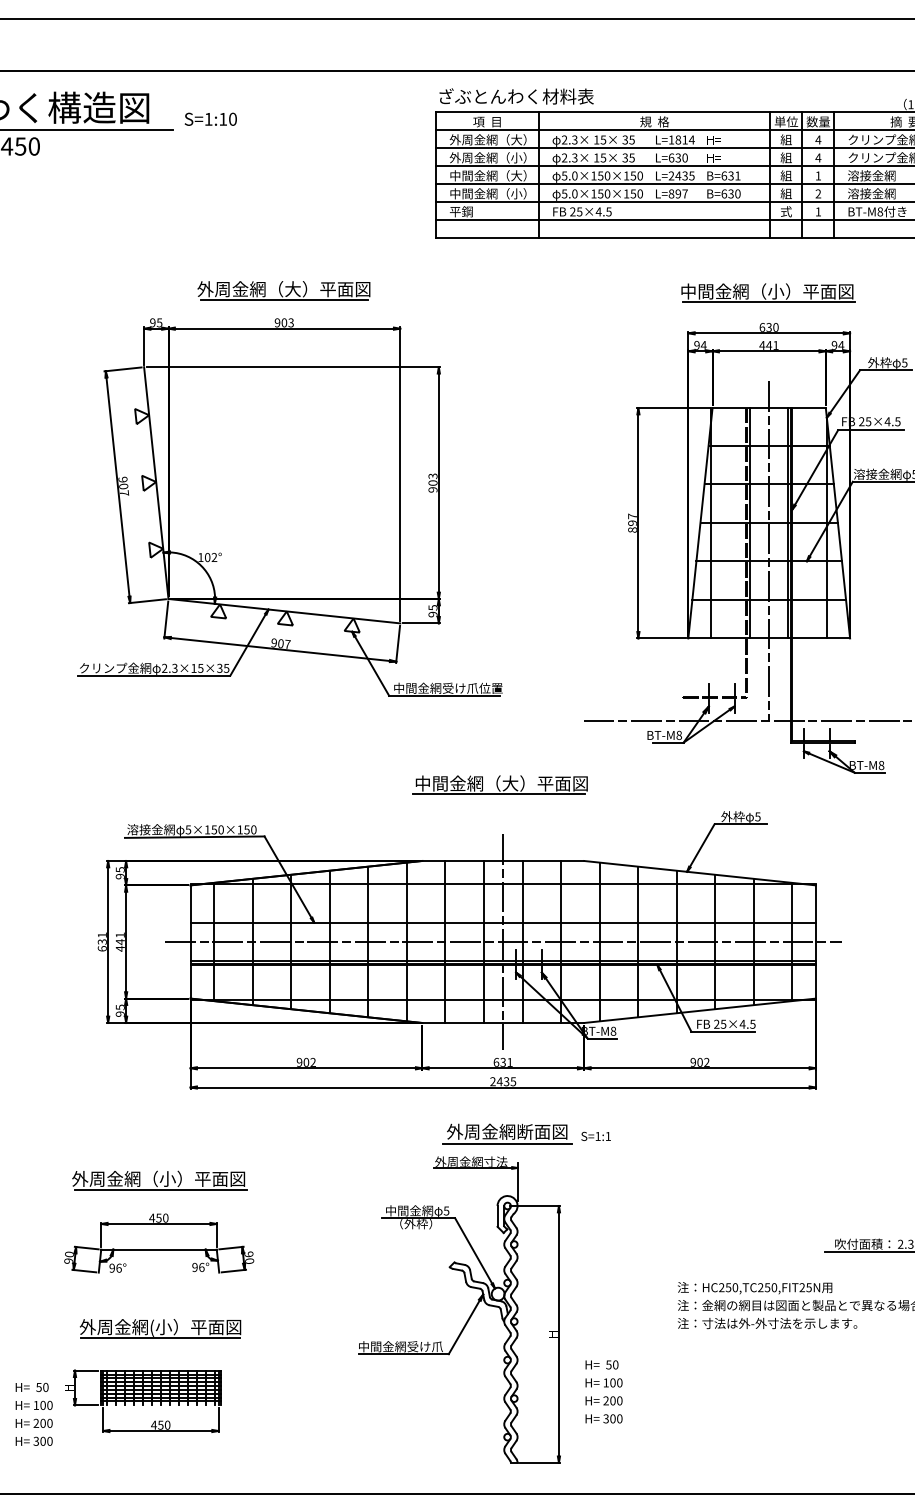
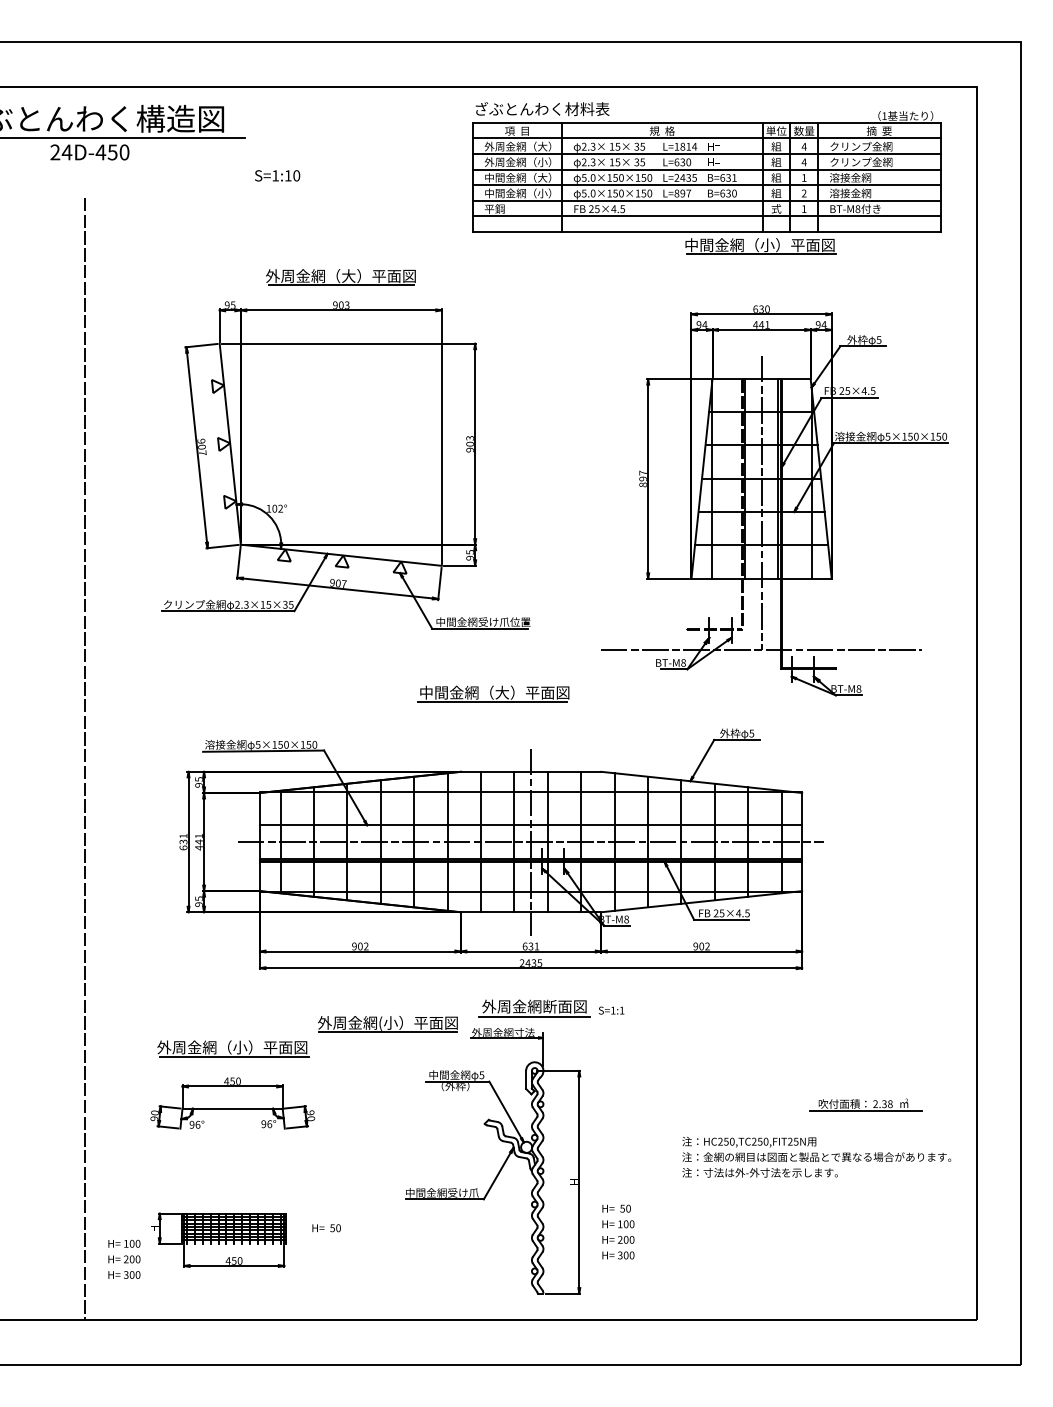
text: (210, 118) -> (277, 175), moved
part: (767, 293) -> (760, 246), moved
part: (500, 784) -> (493, 693), moved
part: (160, 1328) -> (387, 1024), moved
text: (31, 1387) -> (326, 1228), moved

